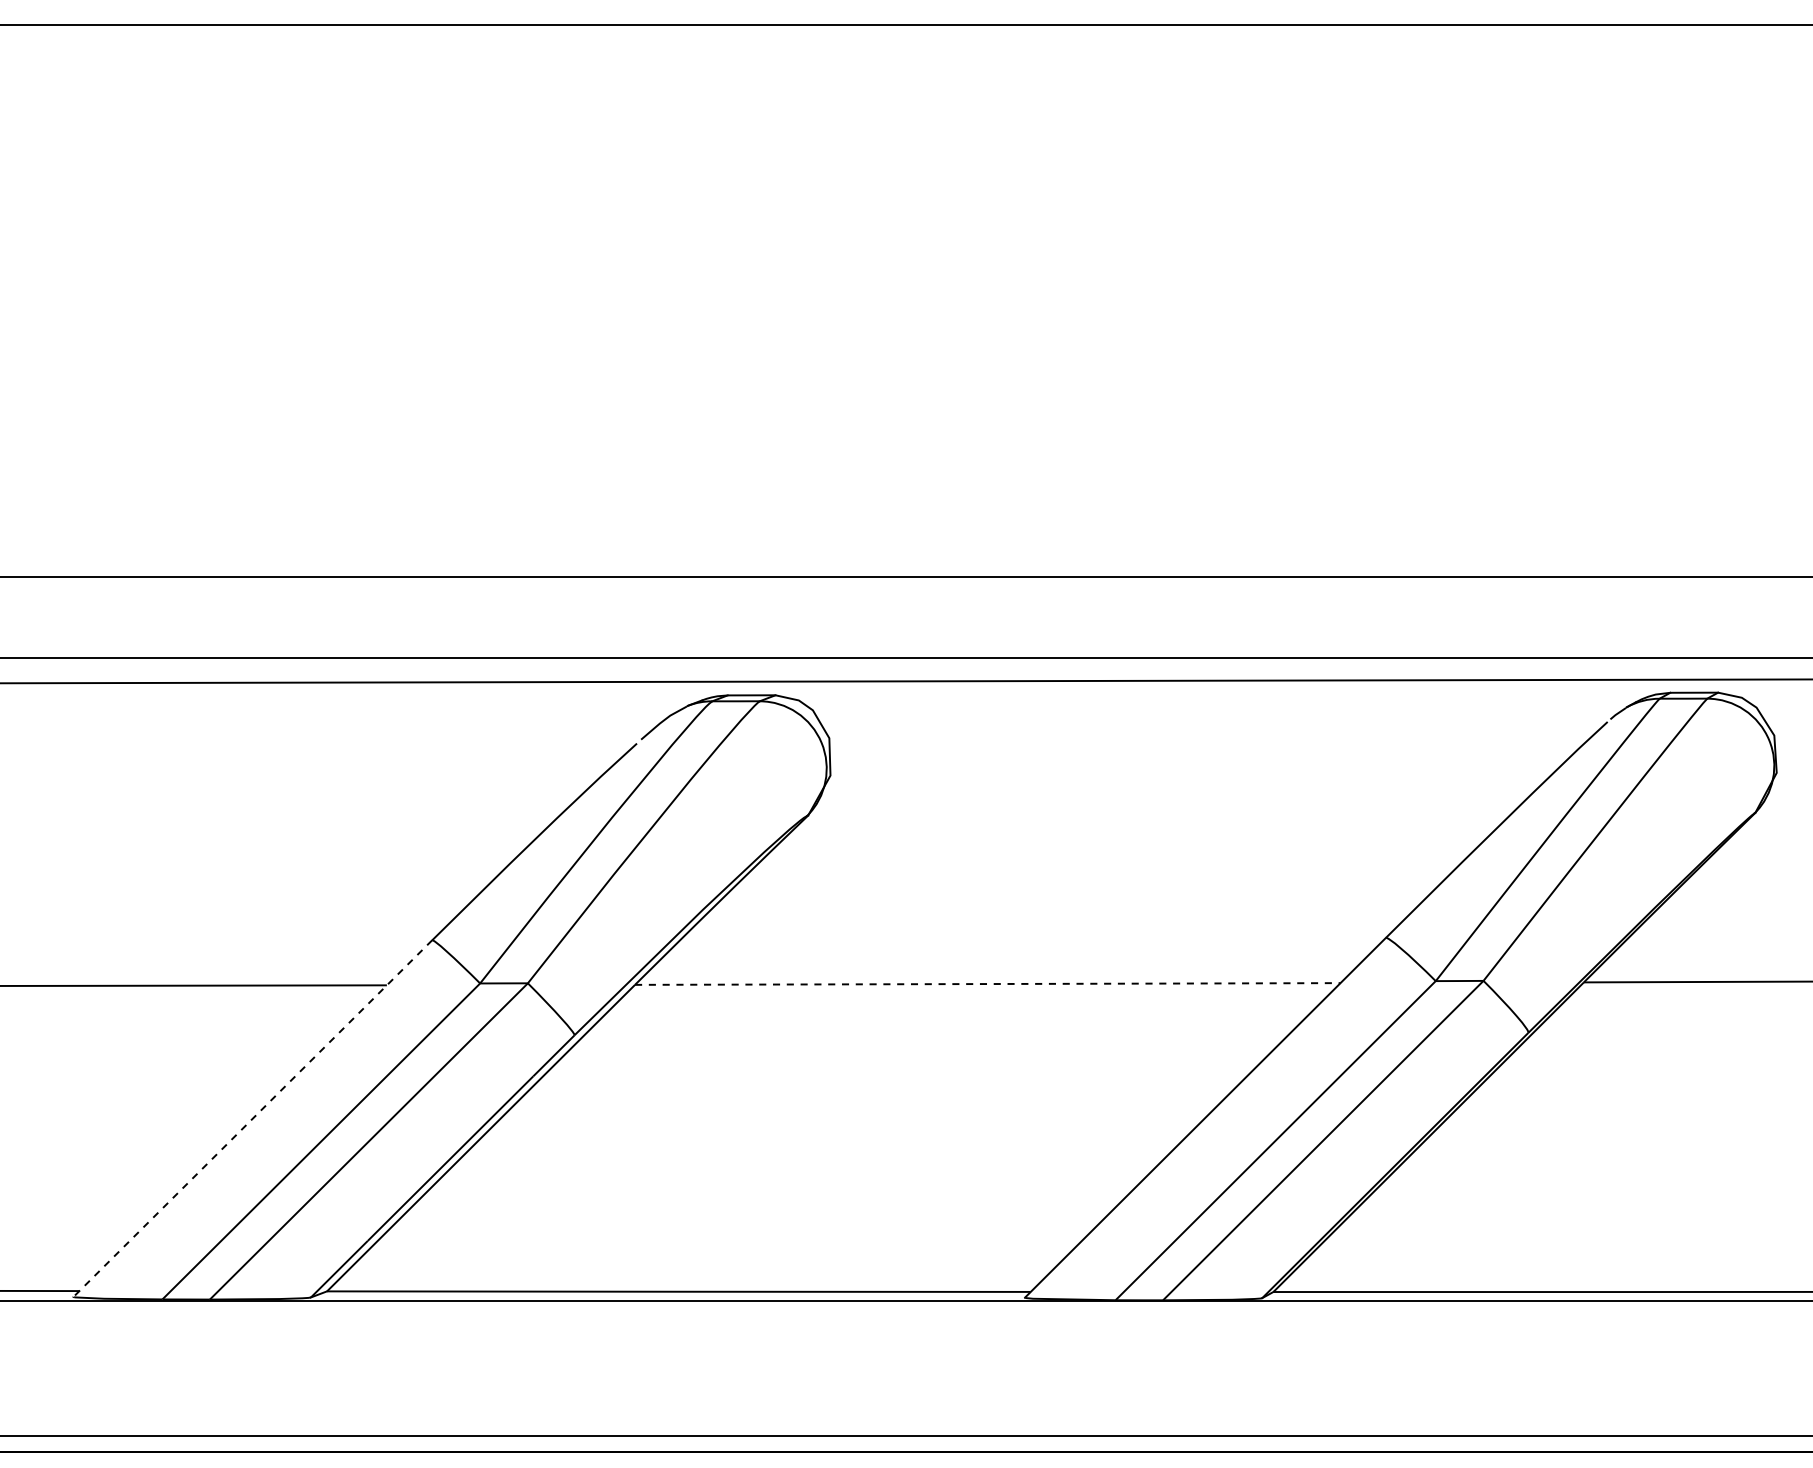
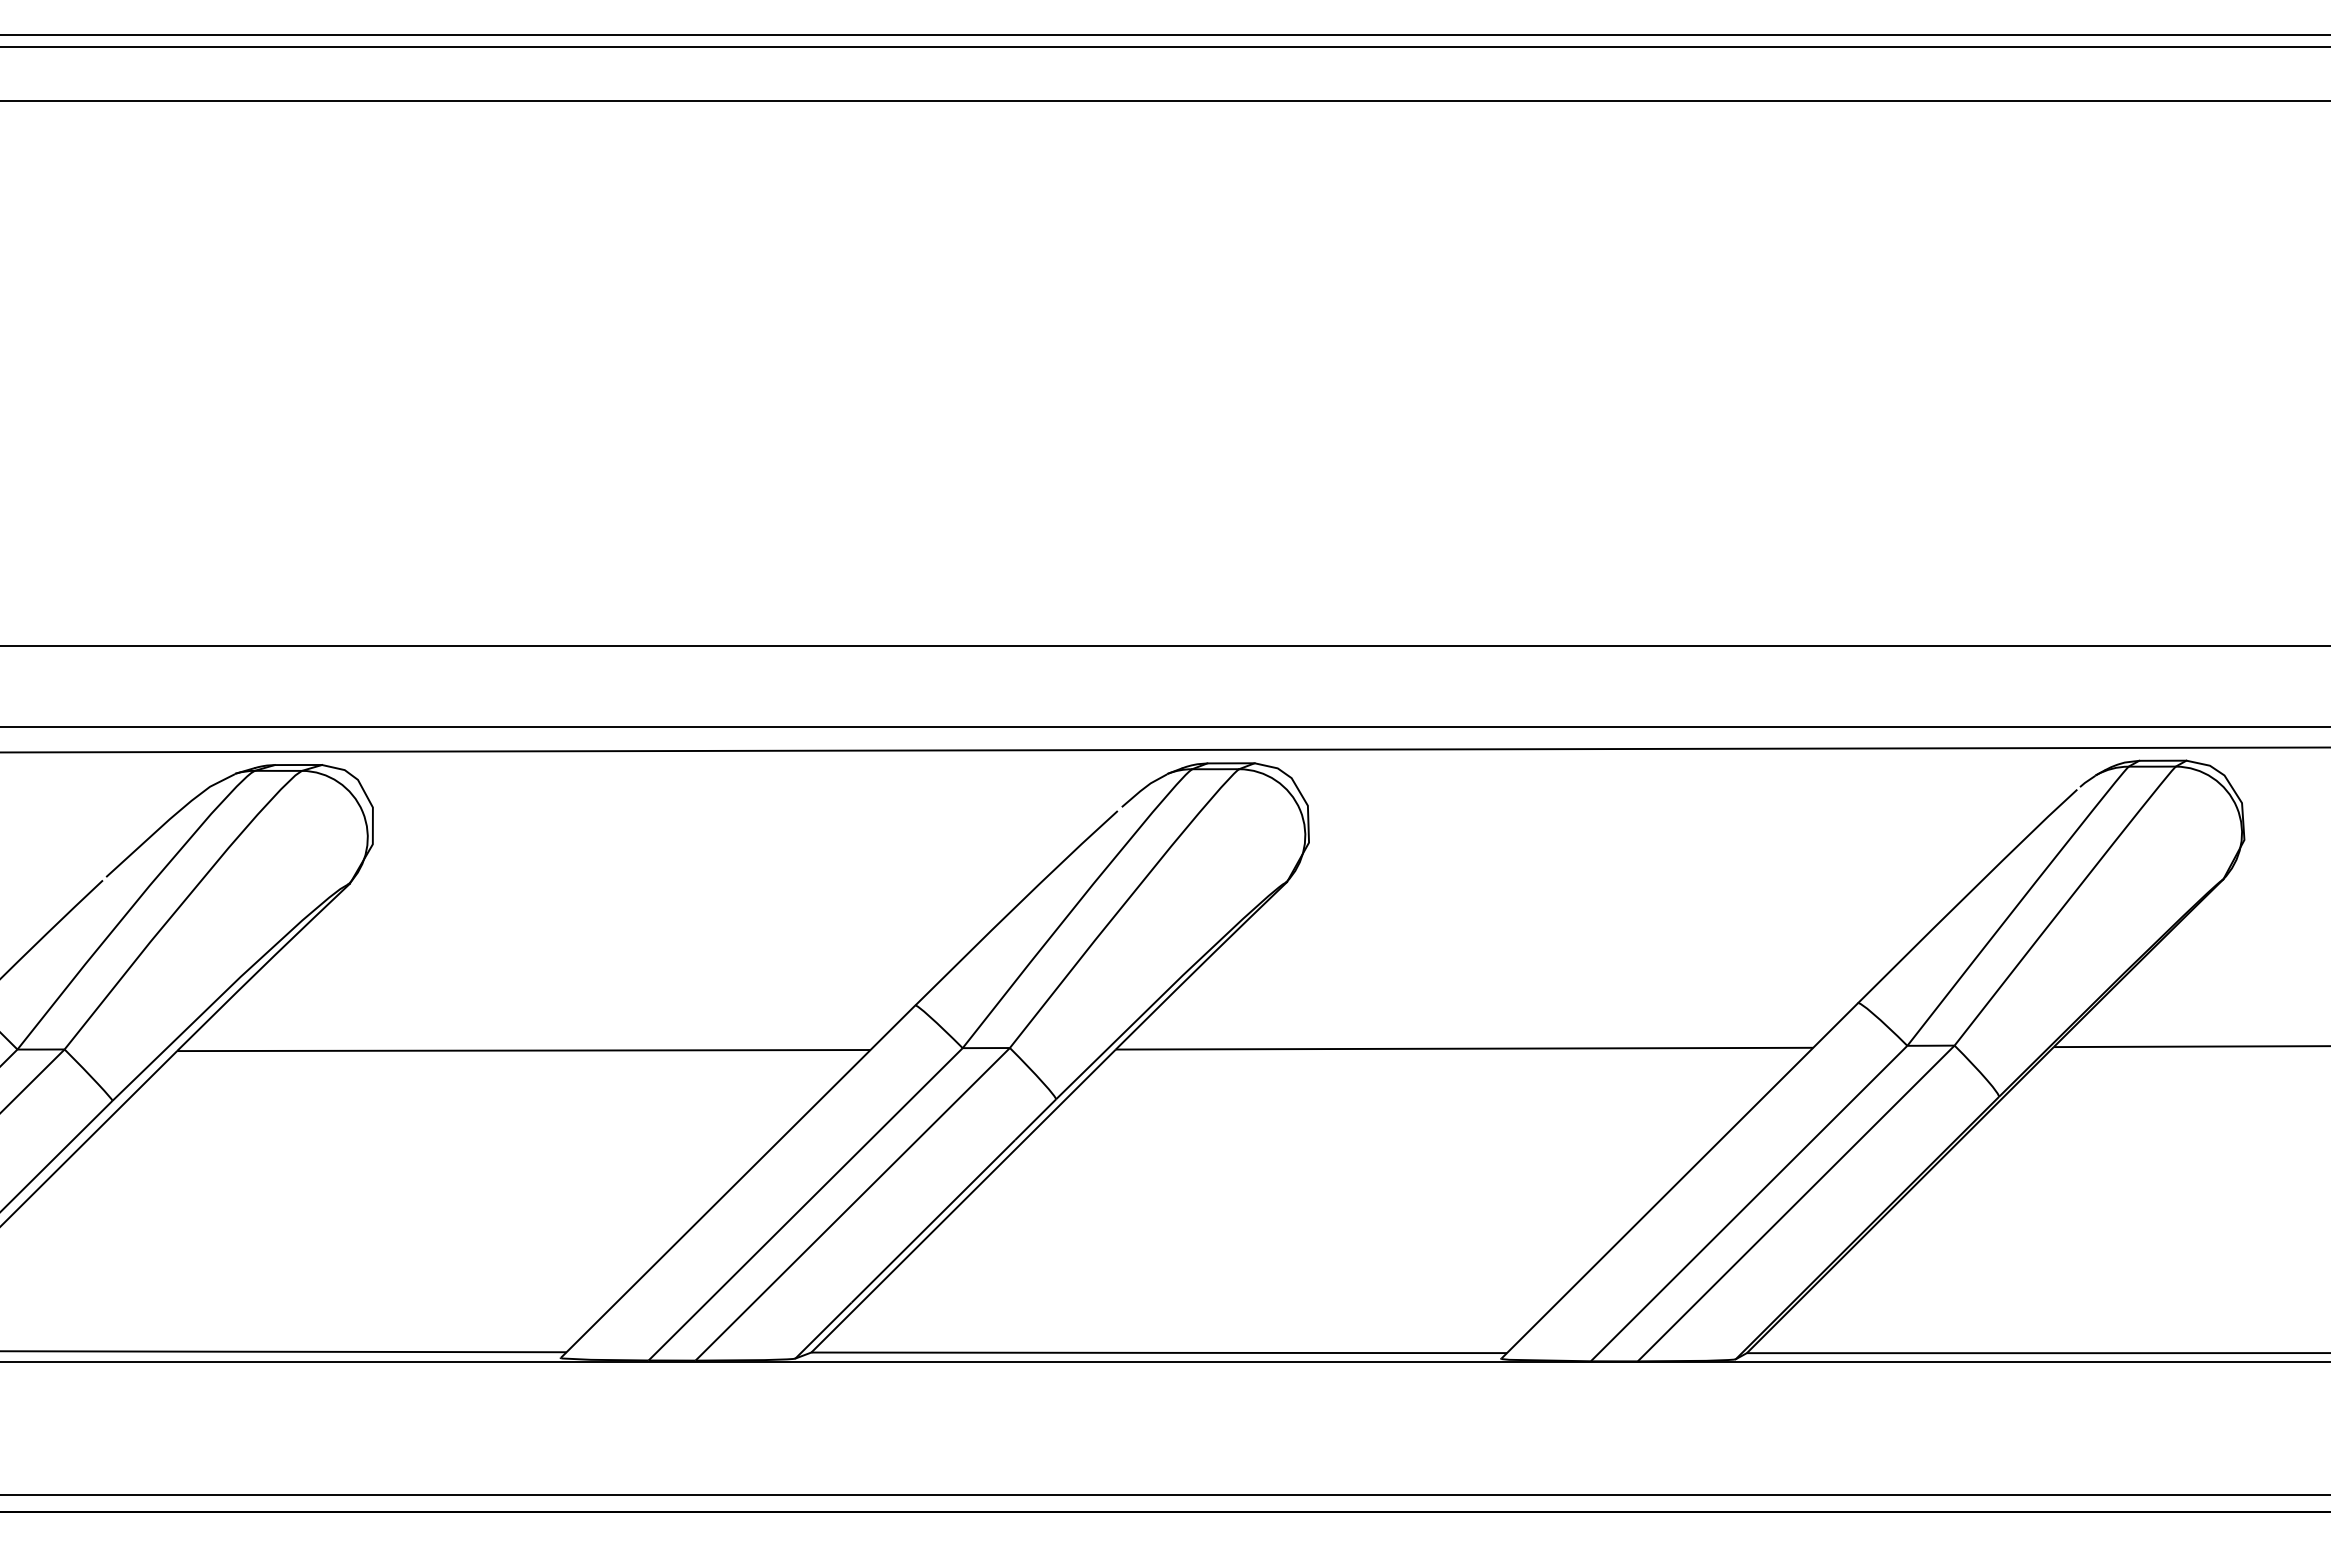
line: (988, 983) -> (1465, 1048), dashed -> solid
line: (252, 1119) -> (737, 1182), dashed -> solid

